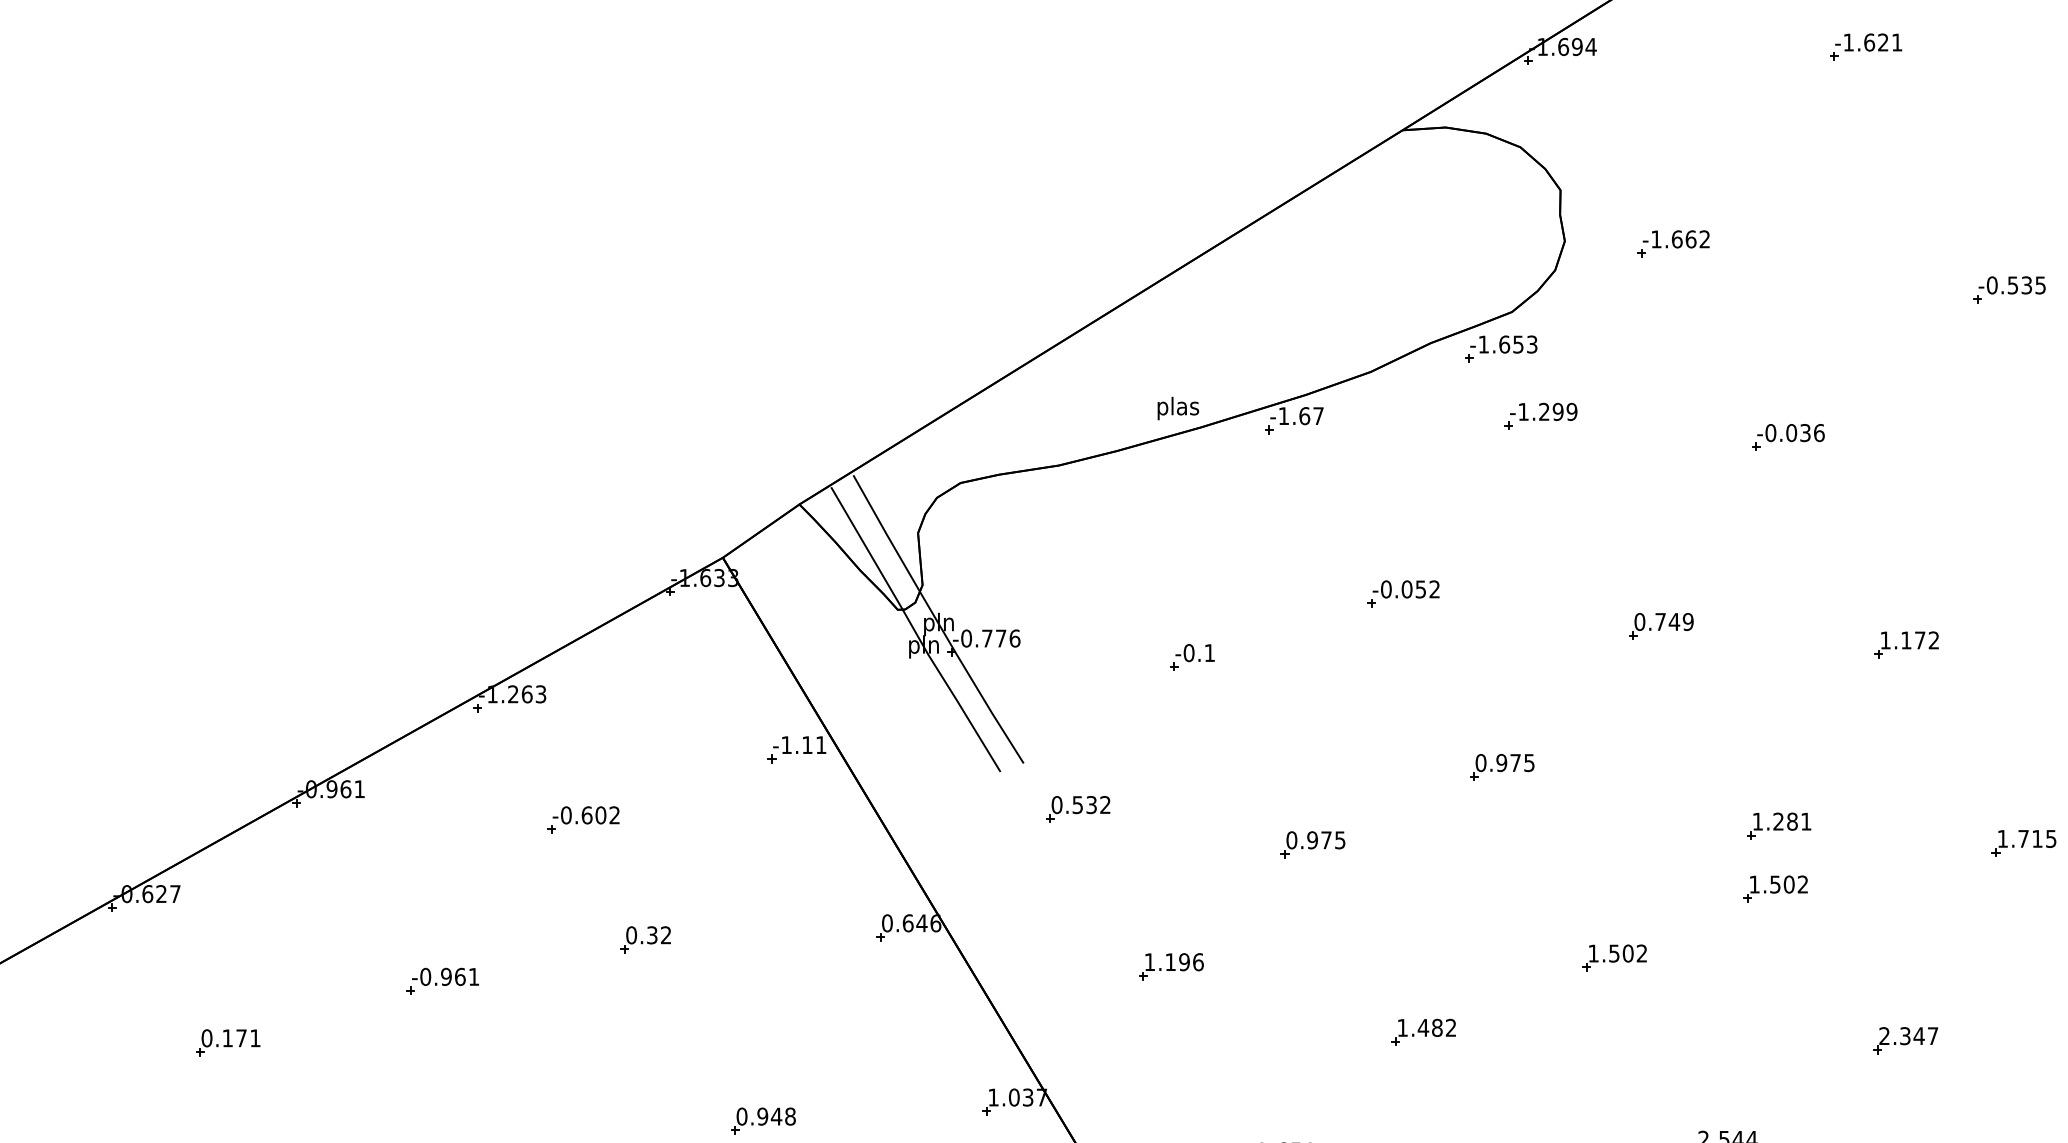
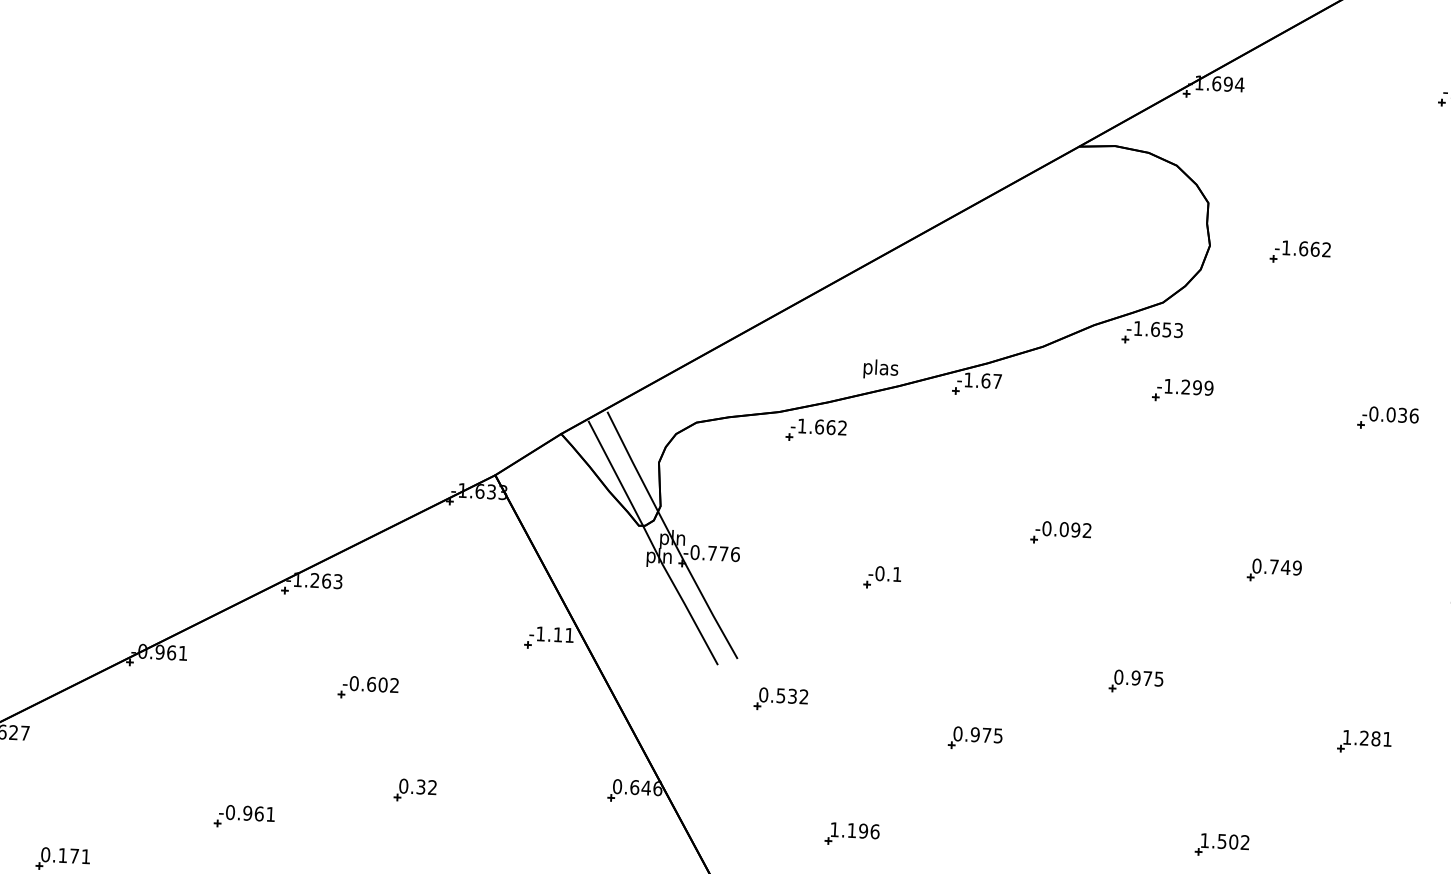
part: (1104, 485) -> (816, 430), added
text: (1420, 589) -> (1075, 530), -0.052 -> -0.092
part: (1775, 888) -> (1359, 793), removed

